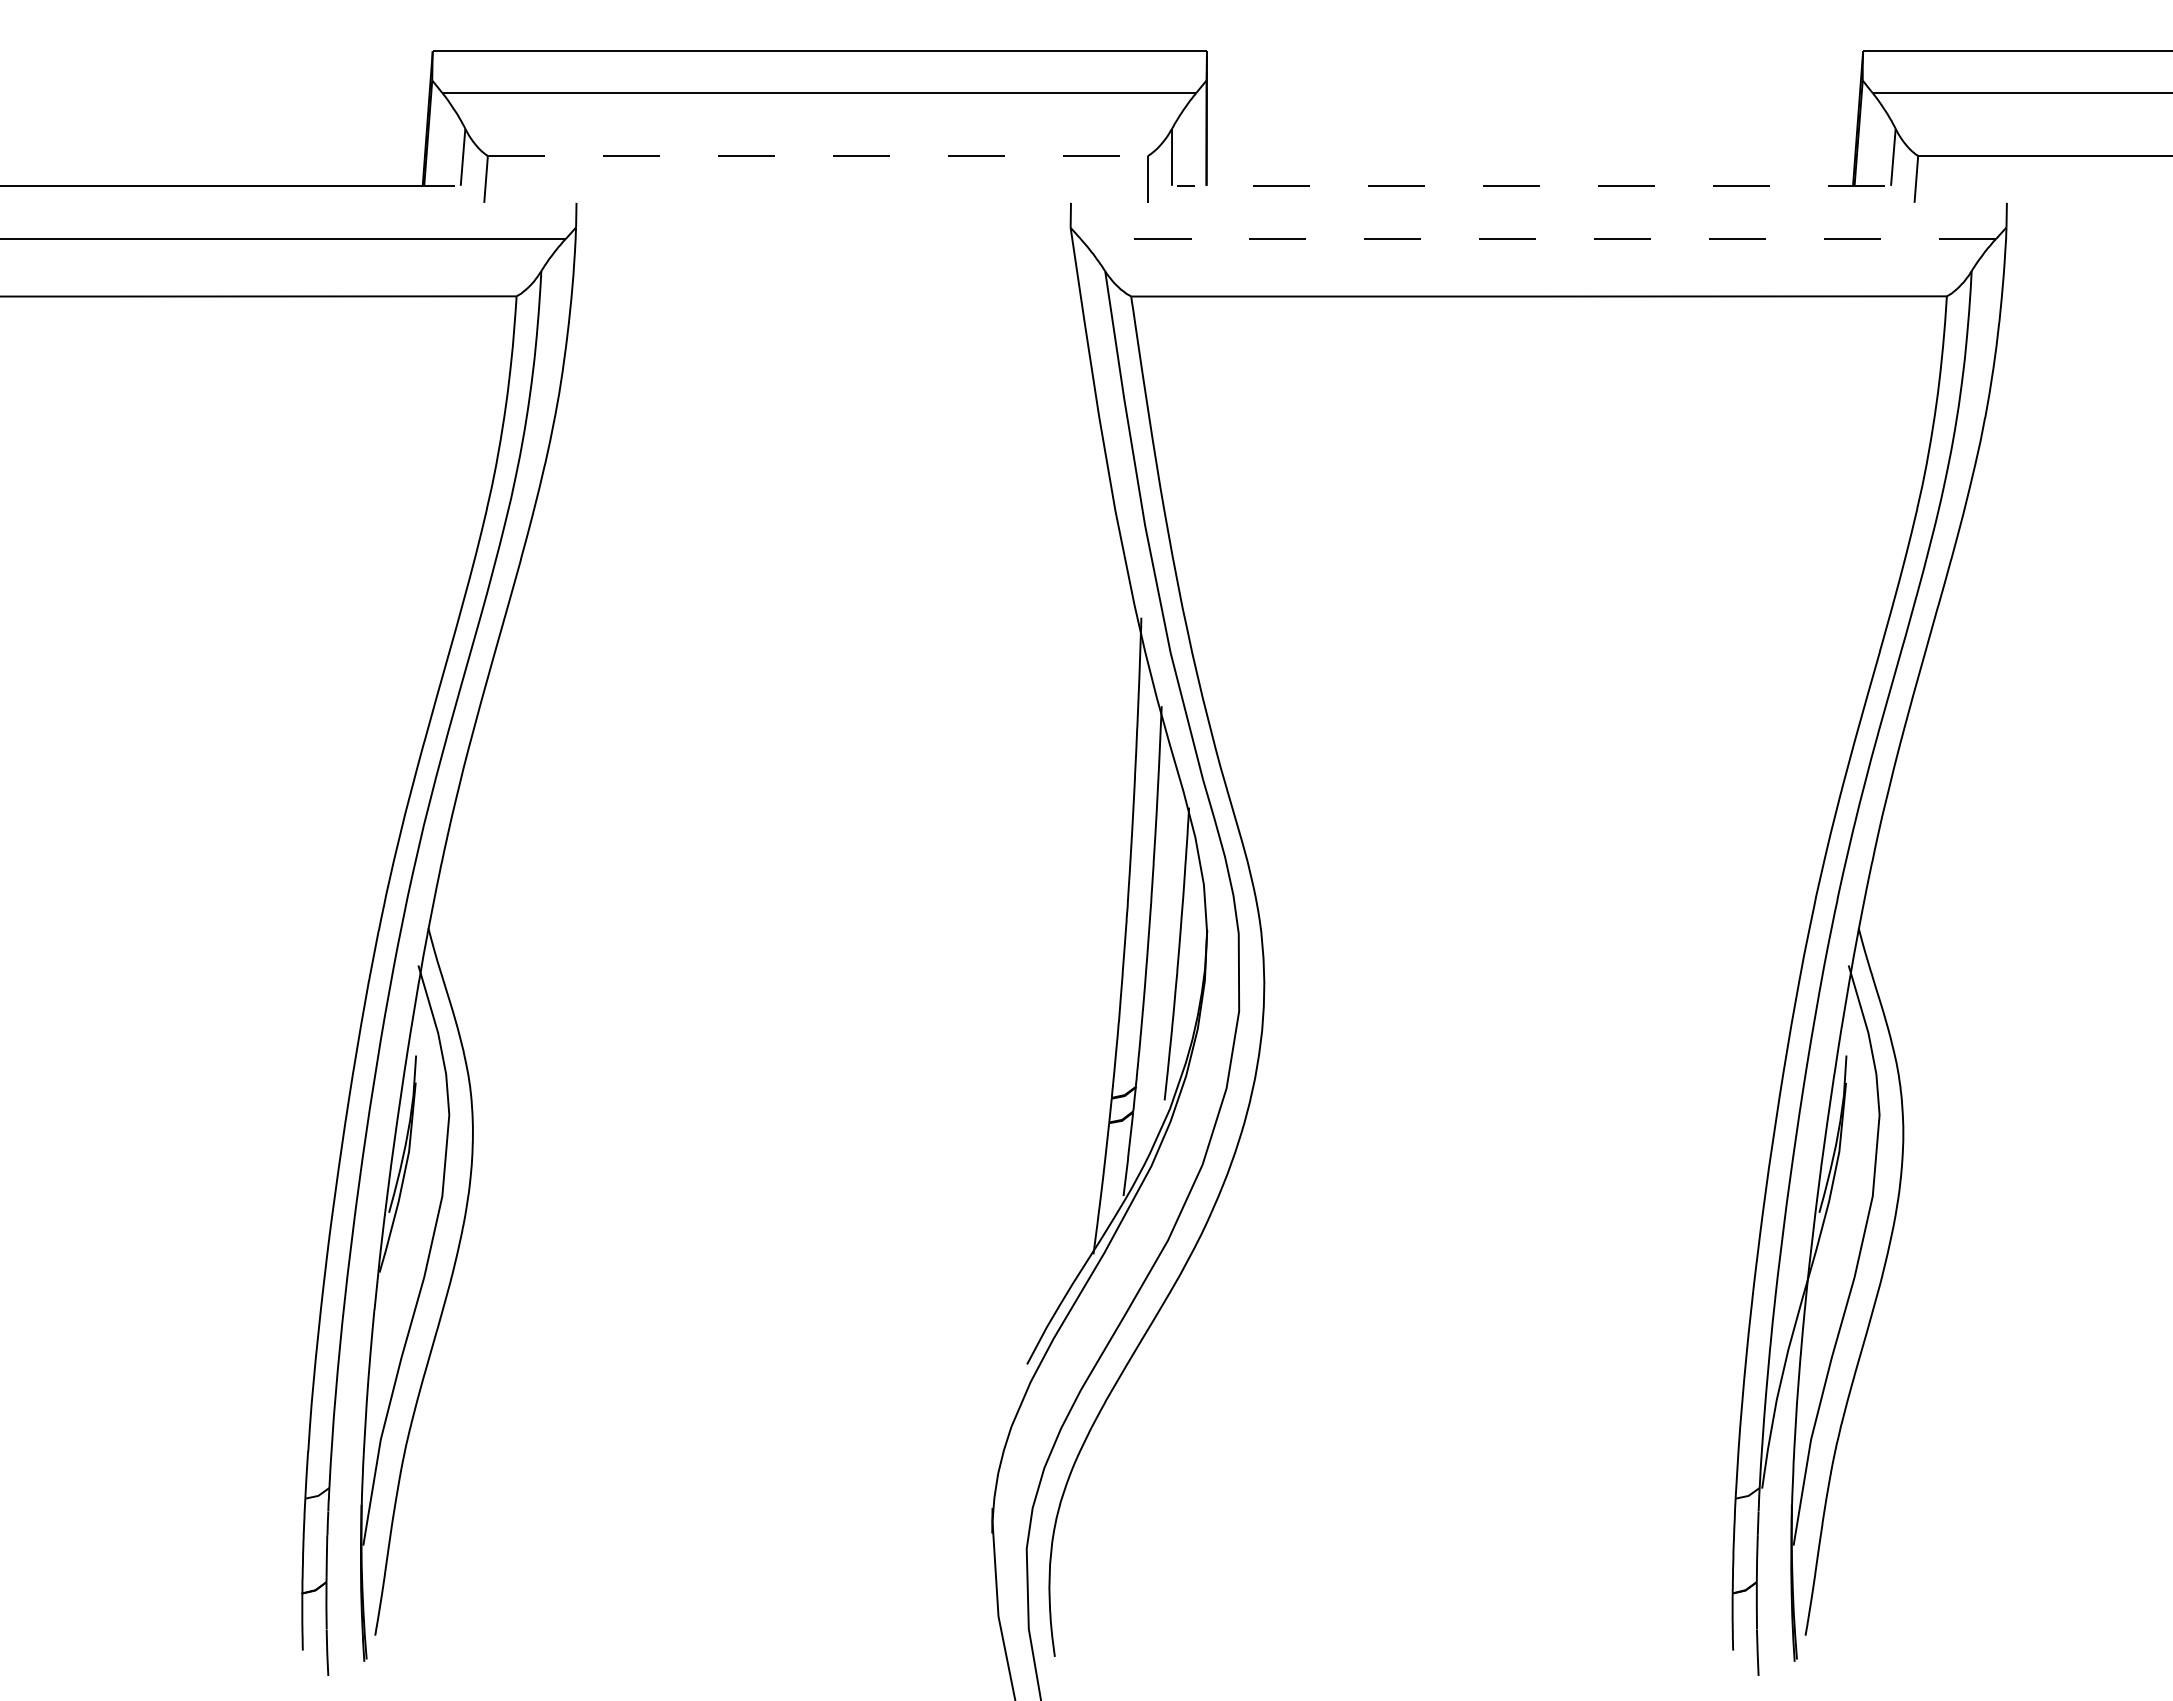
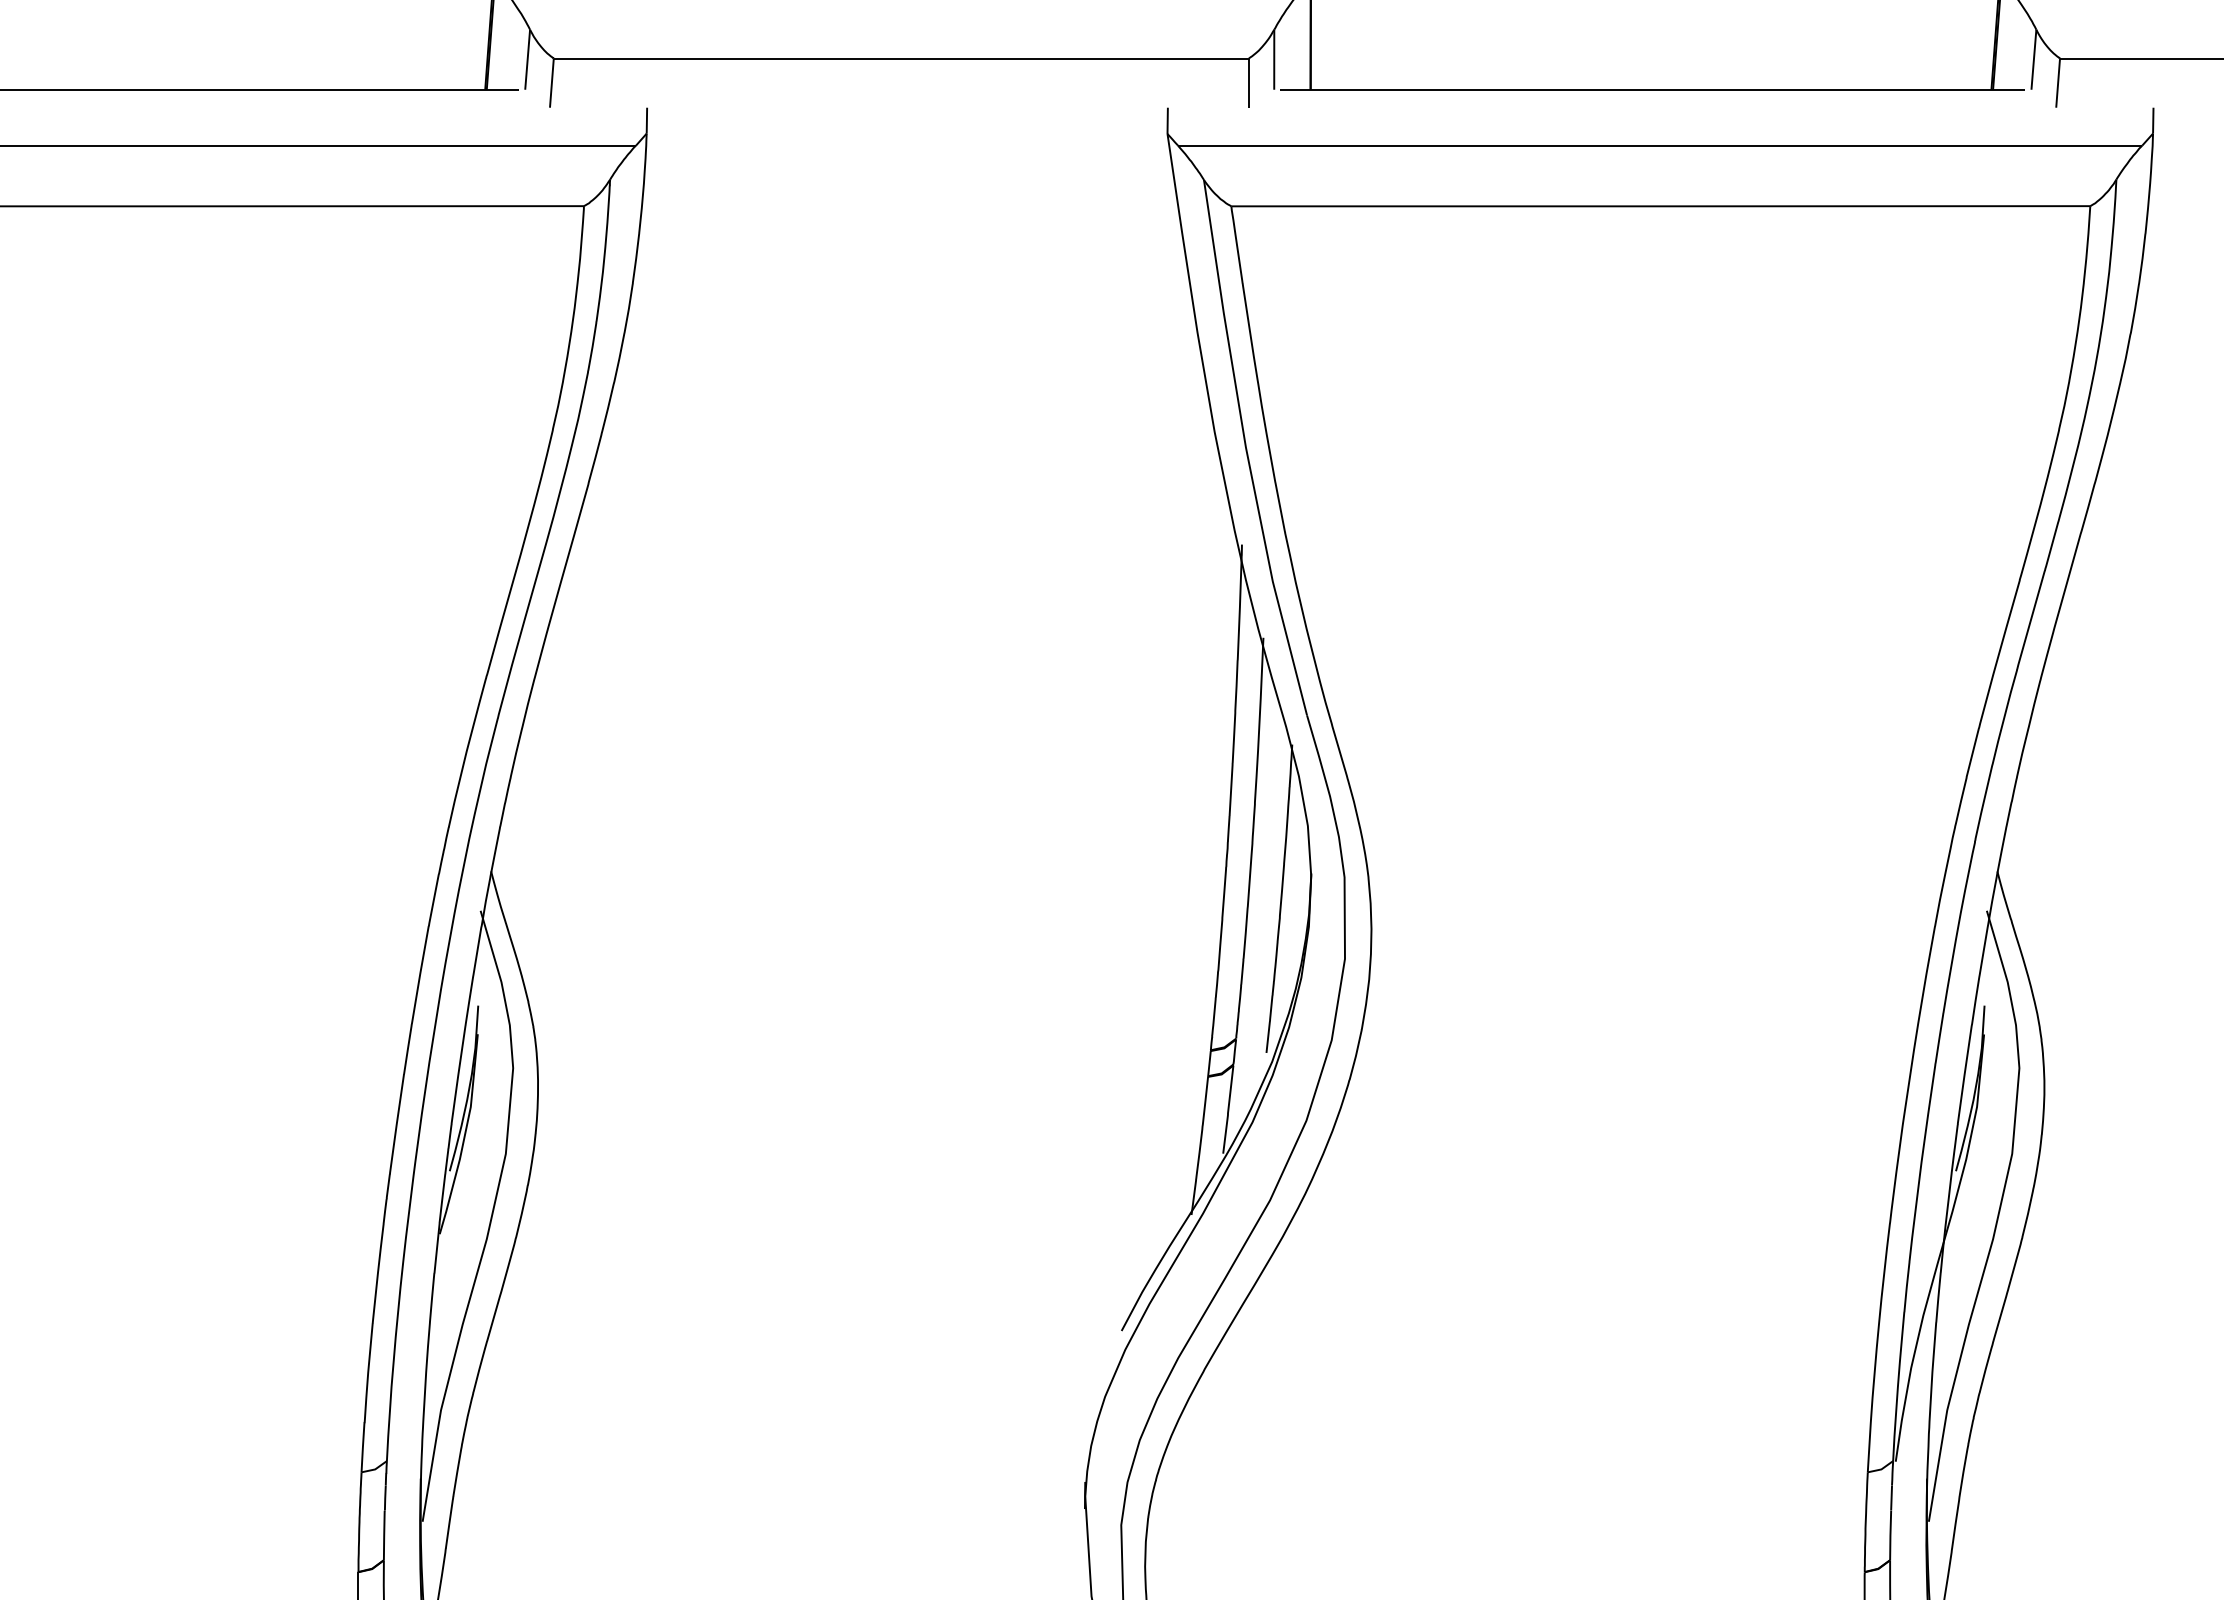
line: (817, 156) -> (900, 58), dashed -> solid
line: (1531, 185) -> (1652, 89), dashed -> solid
line: (1538, 238) -> (1660, 145), dashed -> solid

